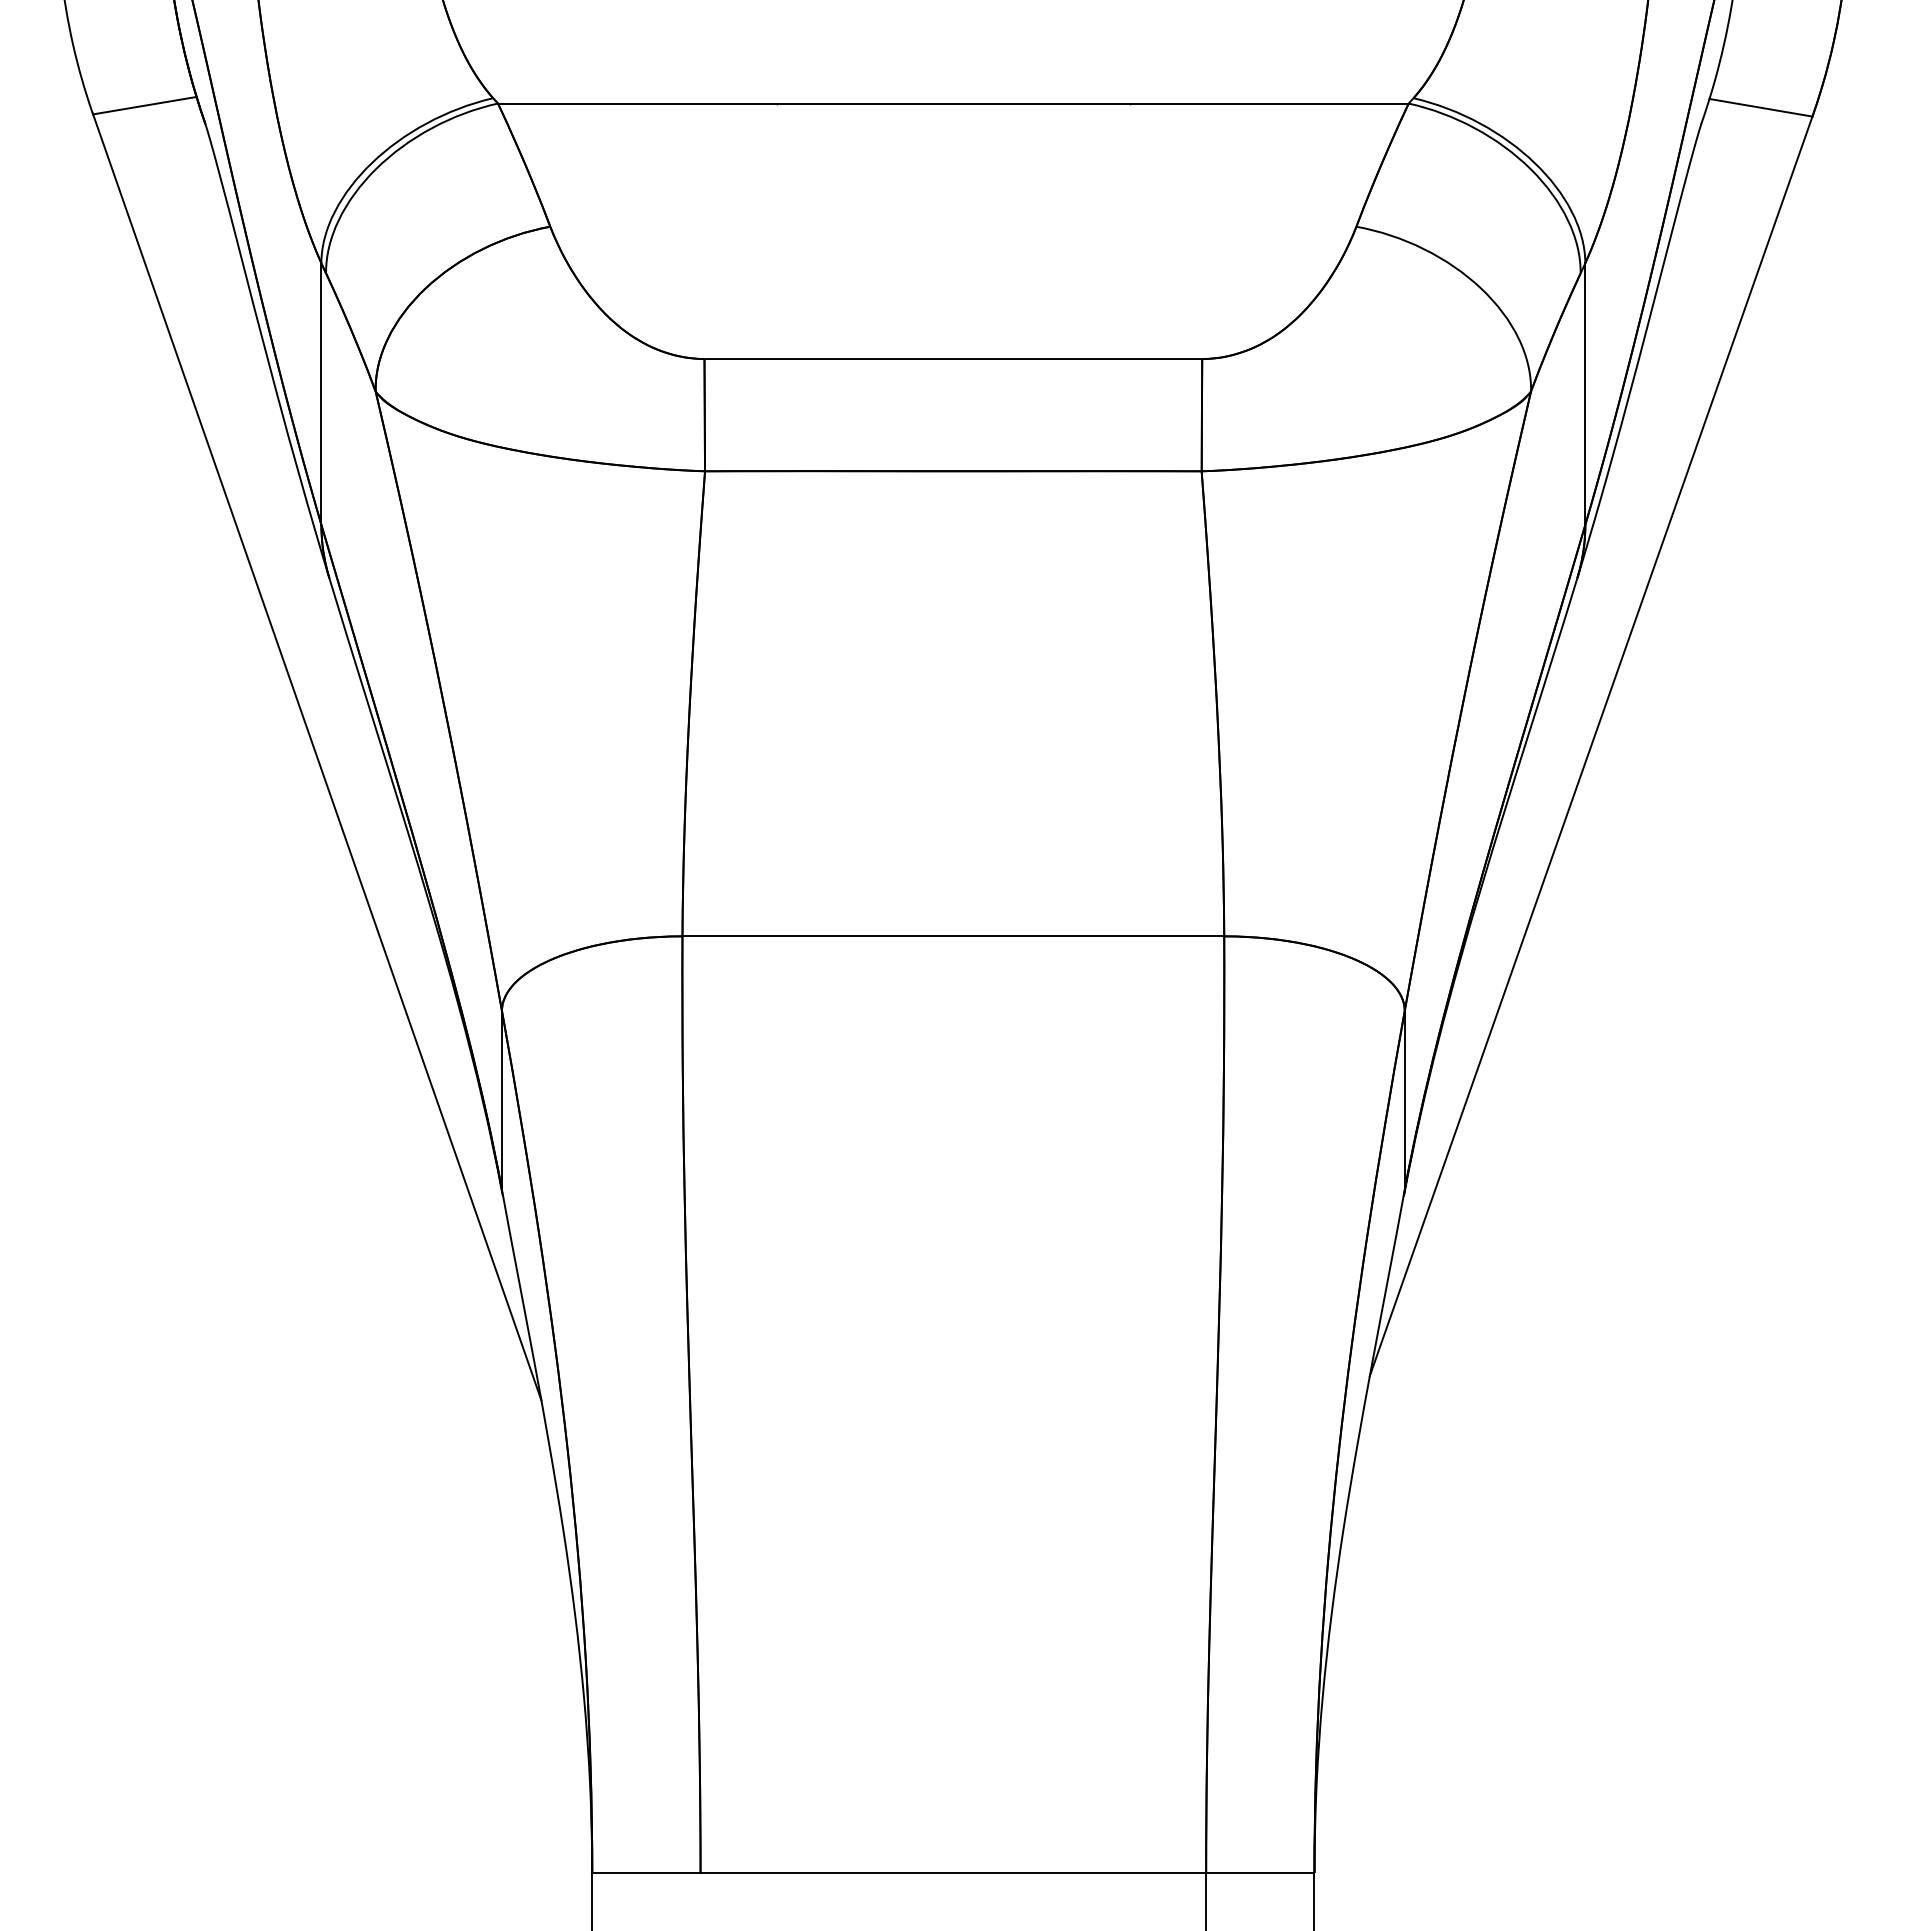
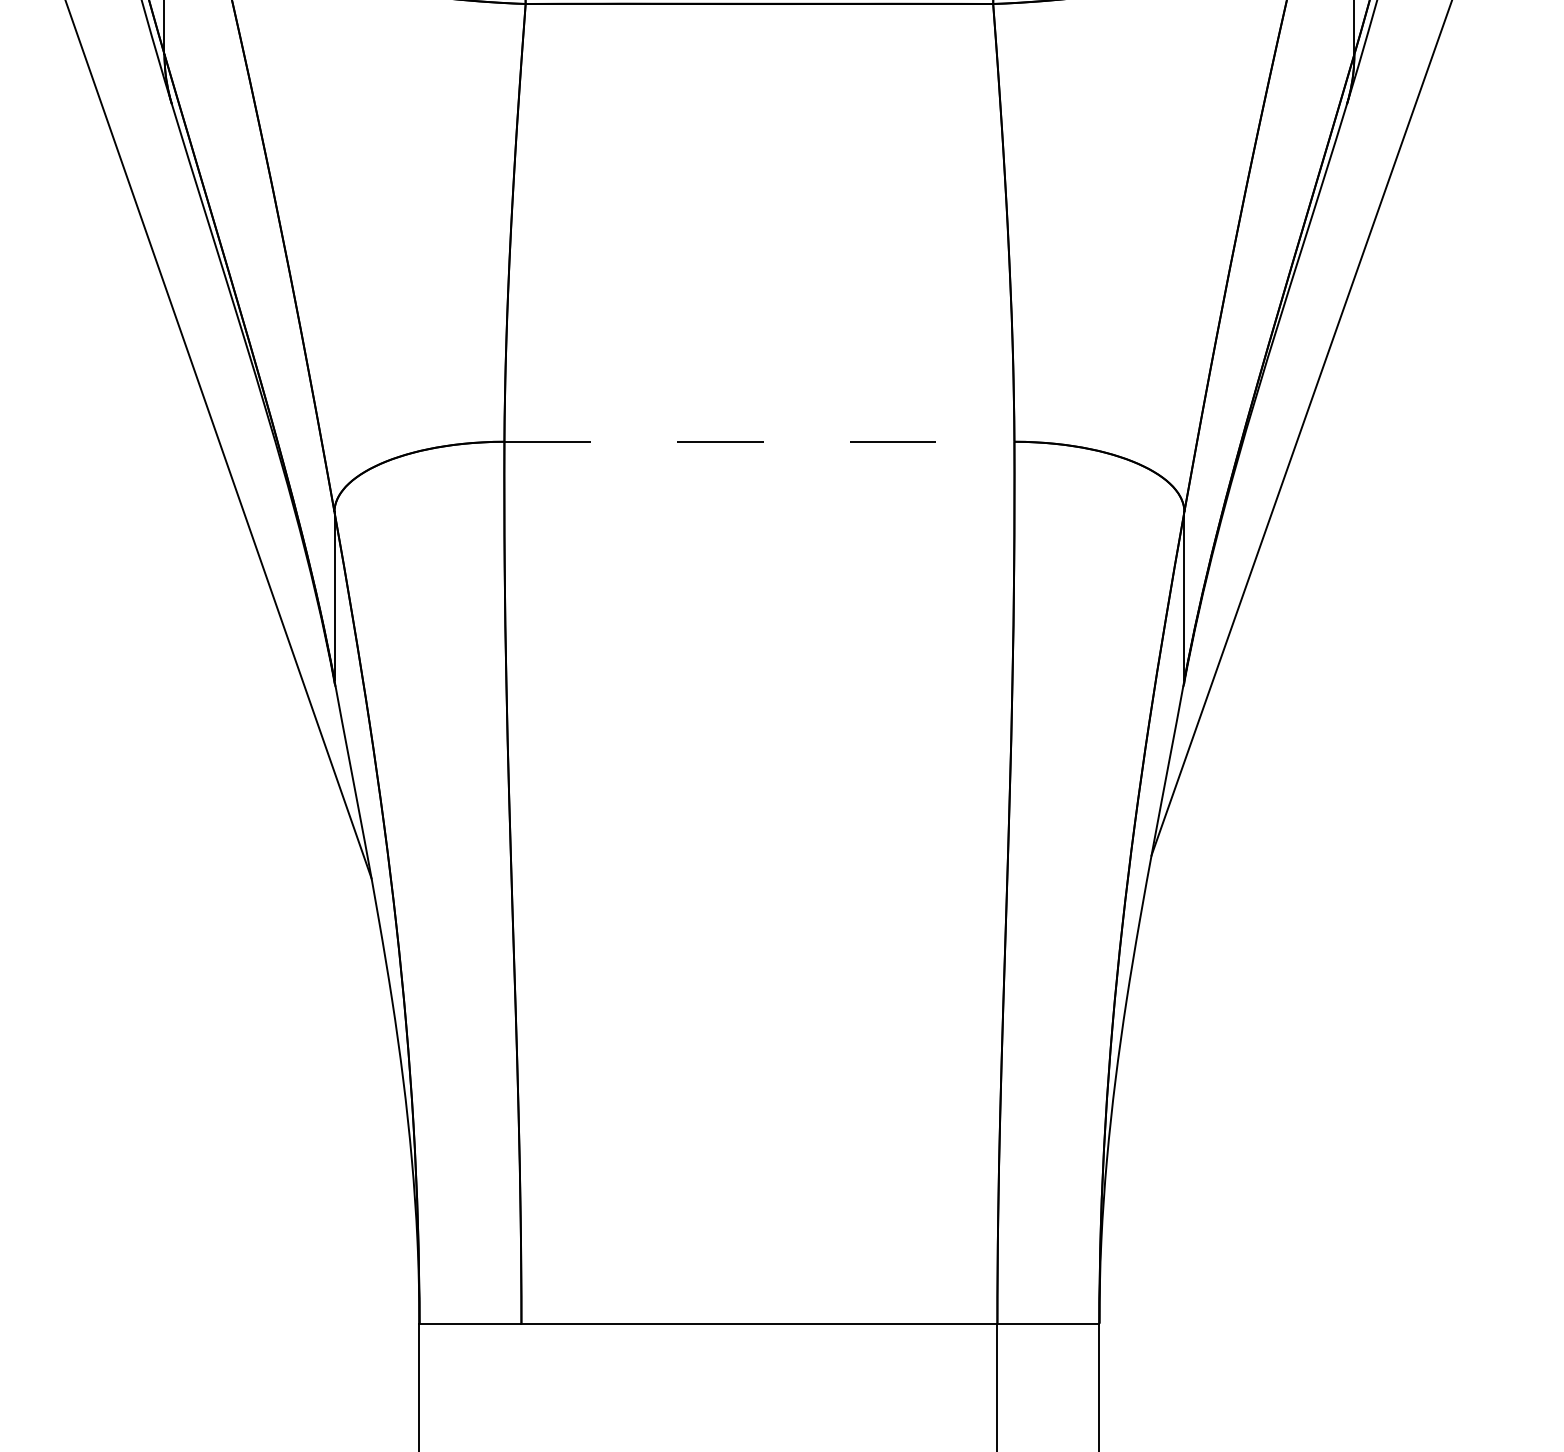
line: (953, 936) -> (759, 441), solid -> dashed

